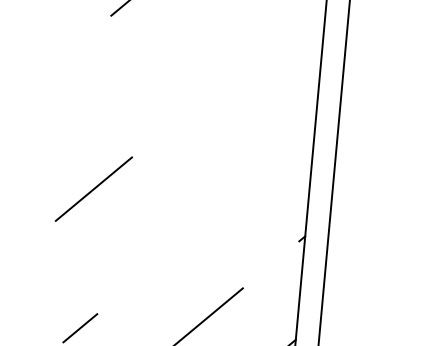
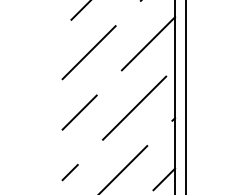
line: (264, 78) -> (148, 43), added
line: (140, 85) -> (88, 52), added
line: (93, 188) -> (79, 112), moved
line: (224, 206) -> (134, 107), added

